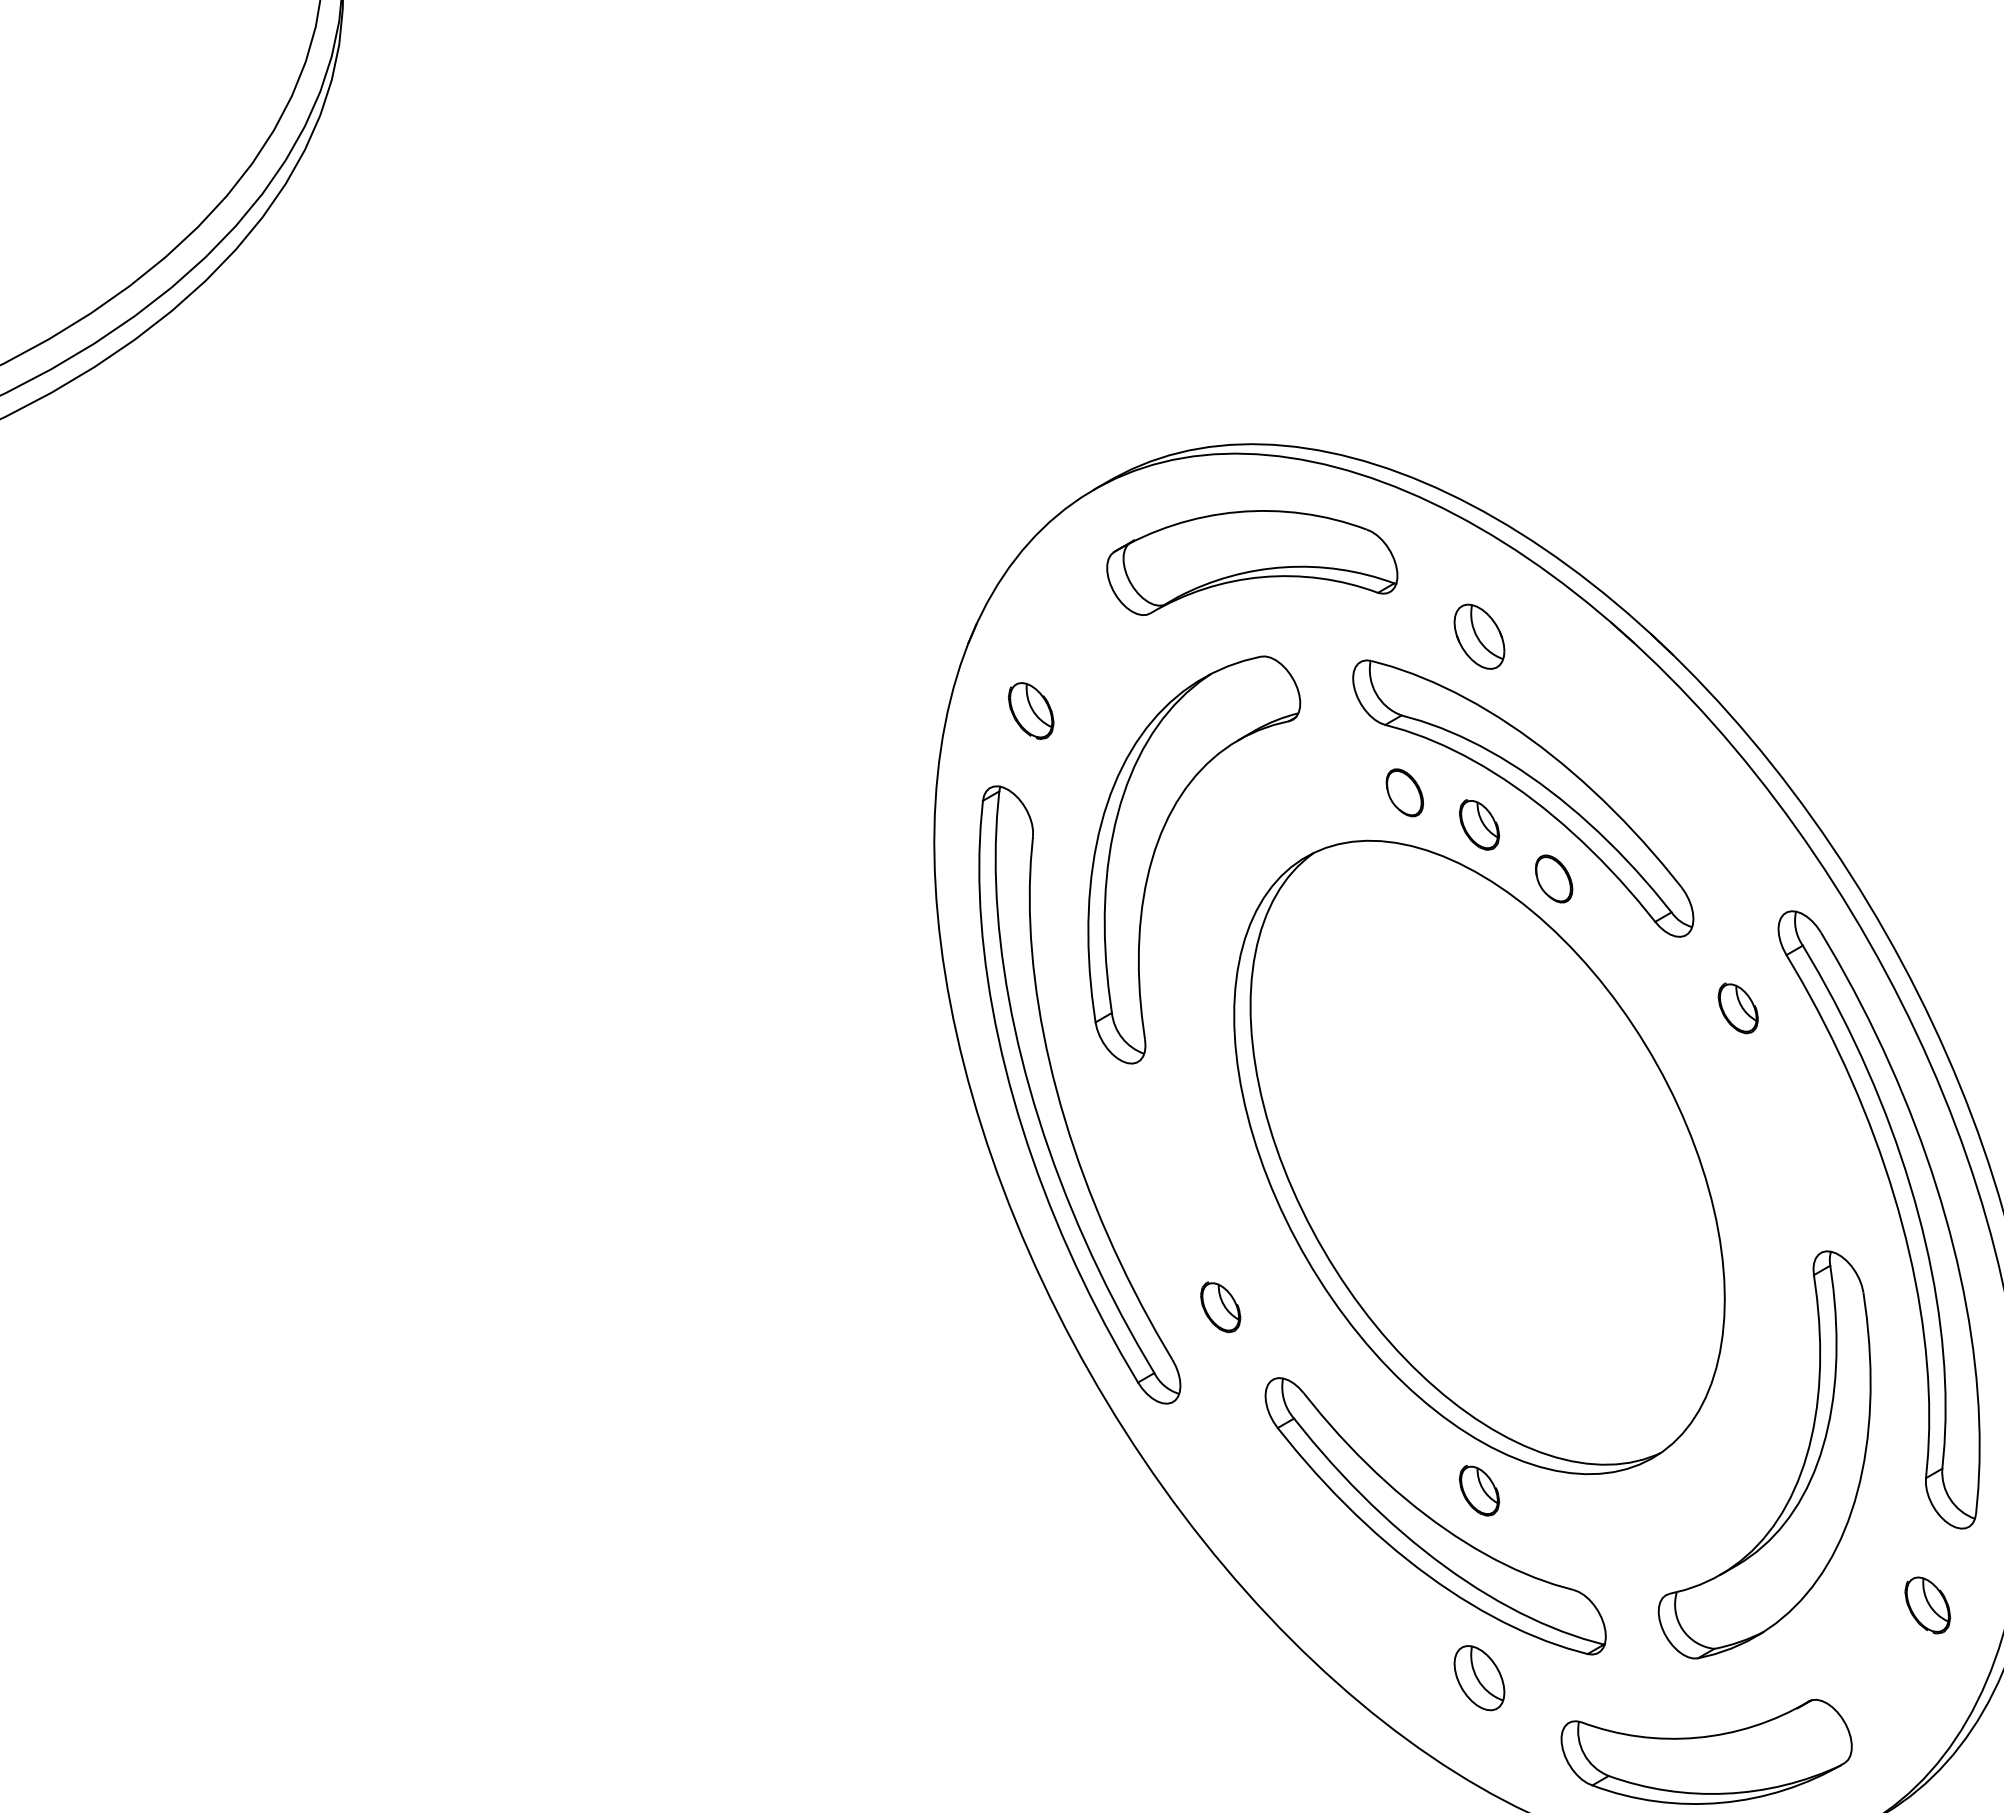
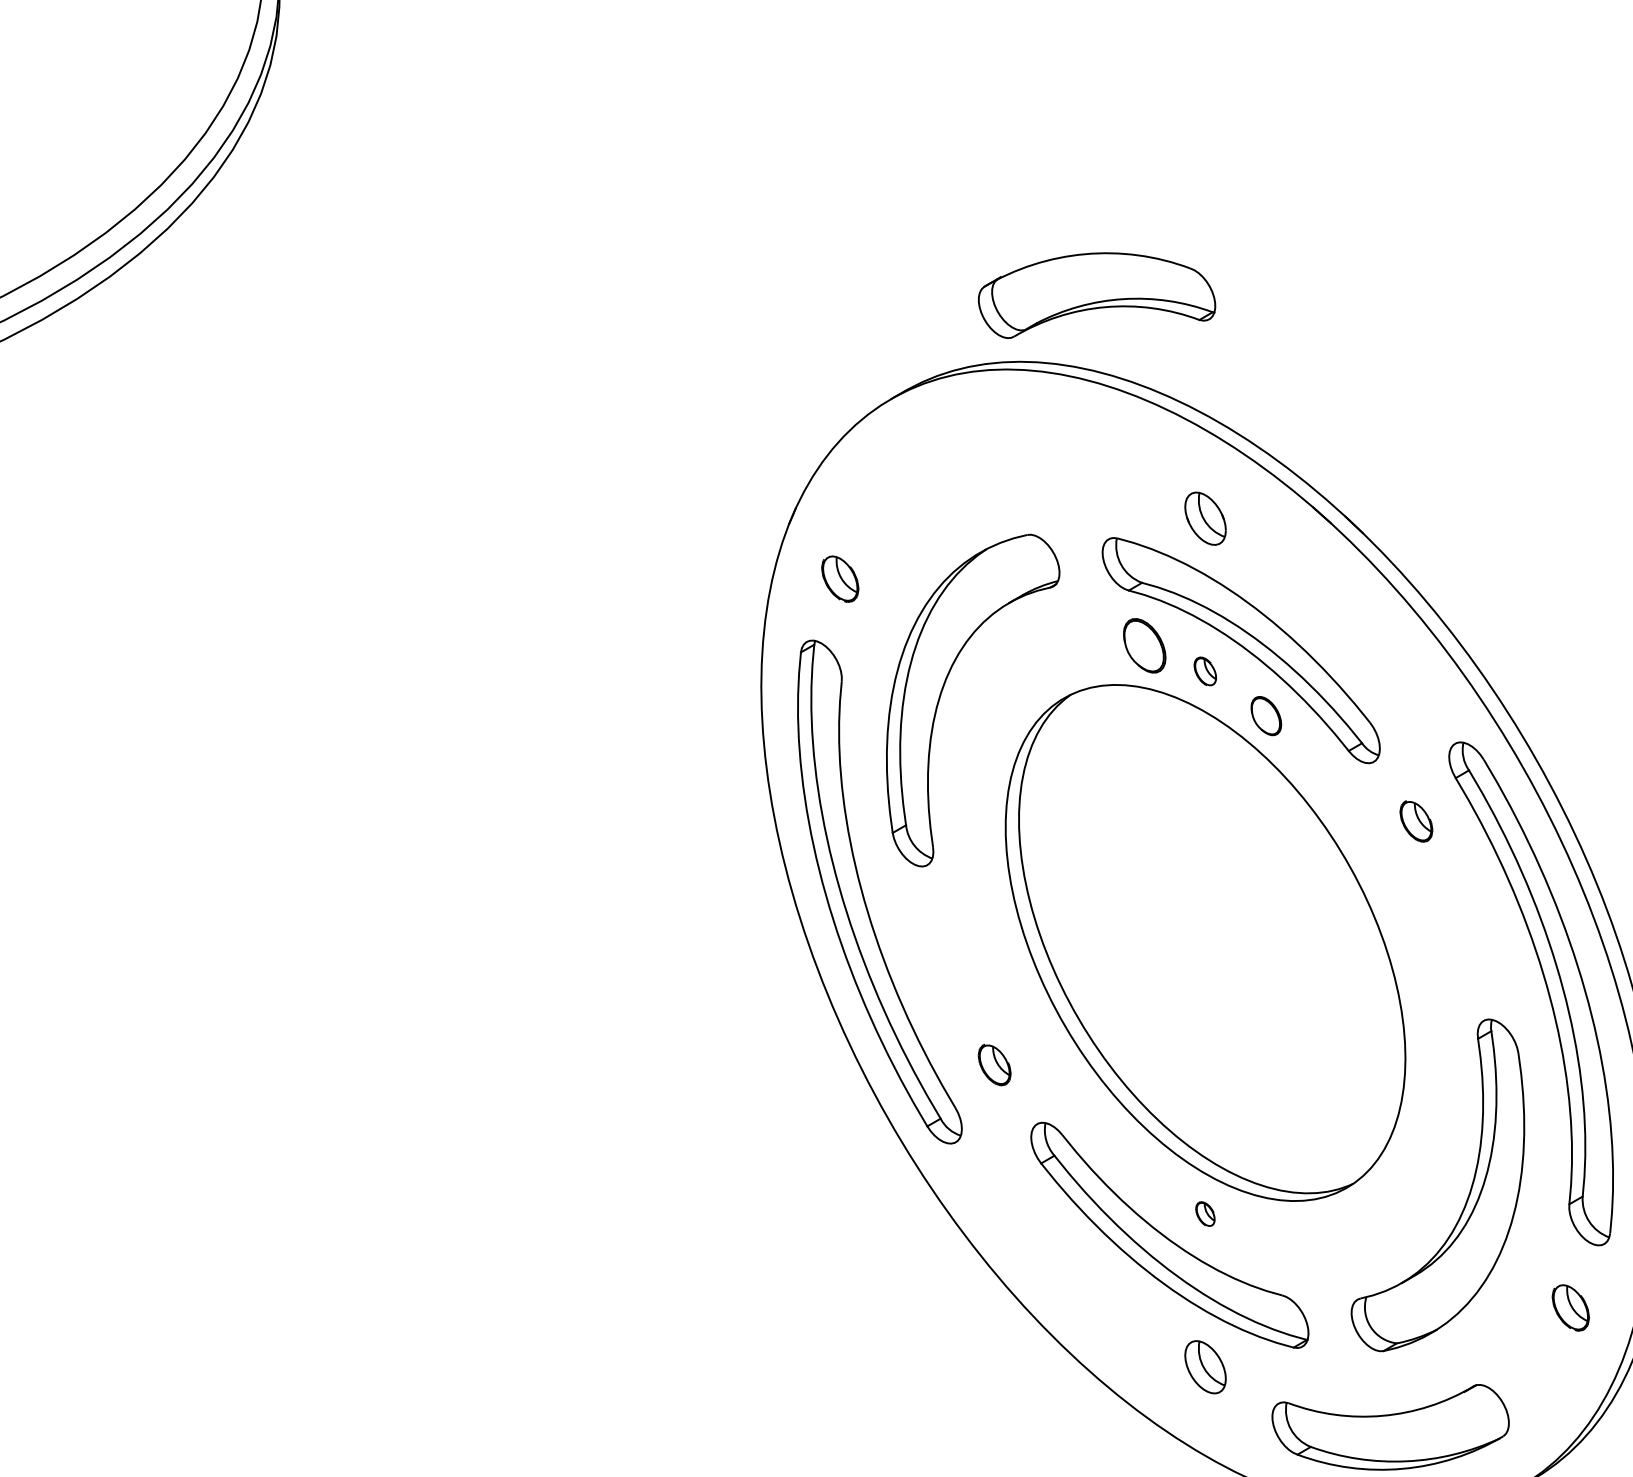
part: (1252, 562) -> (1097, 295), moved
part: (1404, 792) -> (1144, 645), size x1.4
part: (1479, 824) -> (1205, 671), size x0.7
part: (1479, 1490) -> (1205, 1214), size x0.6

